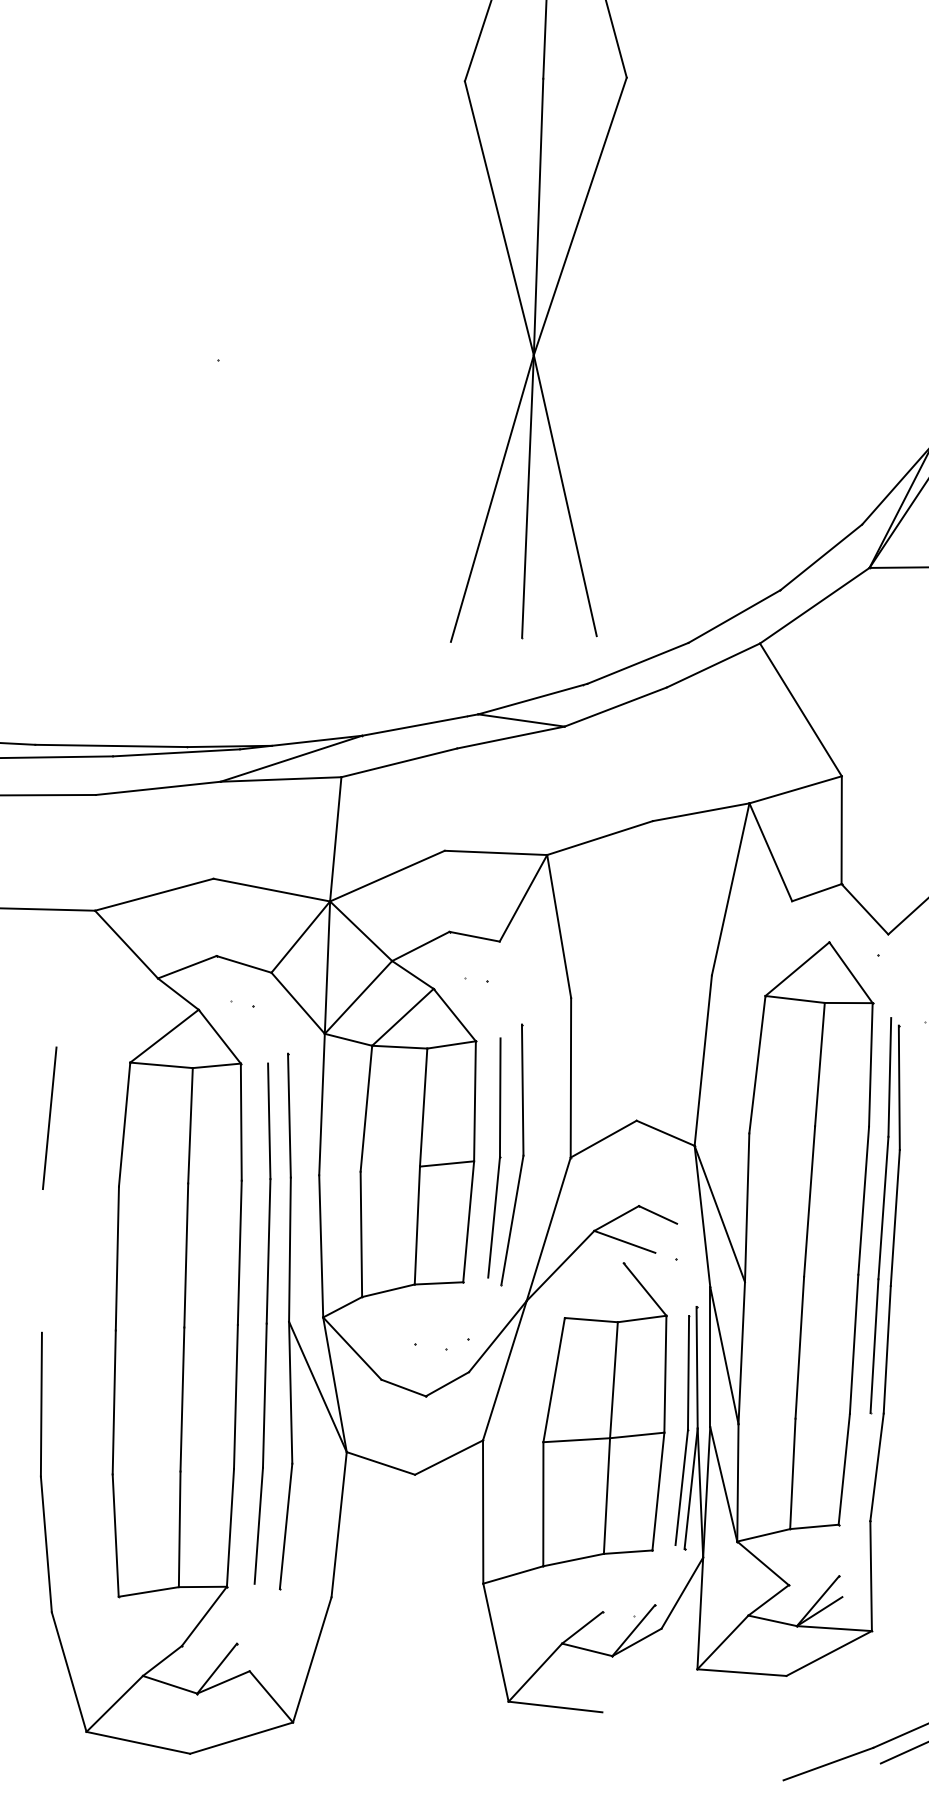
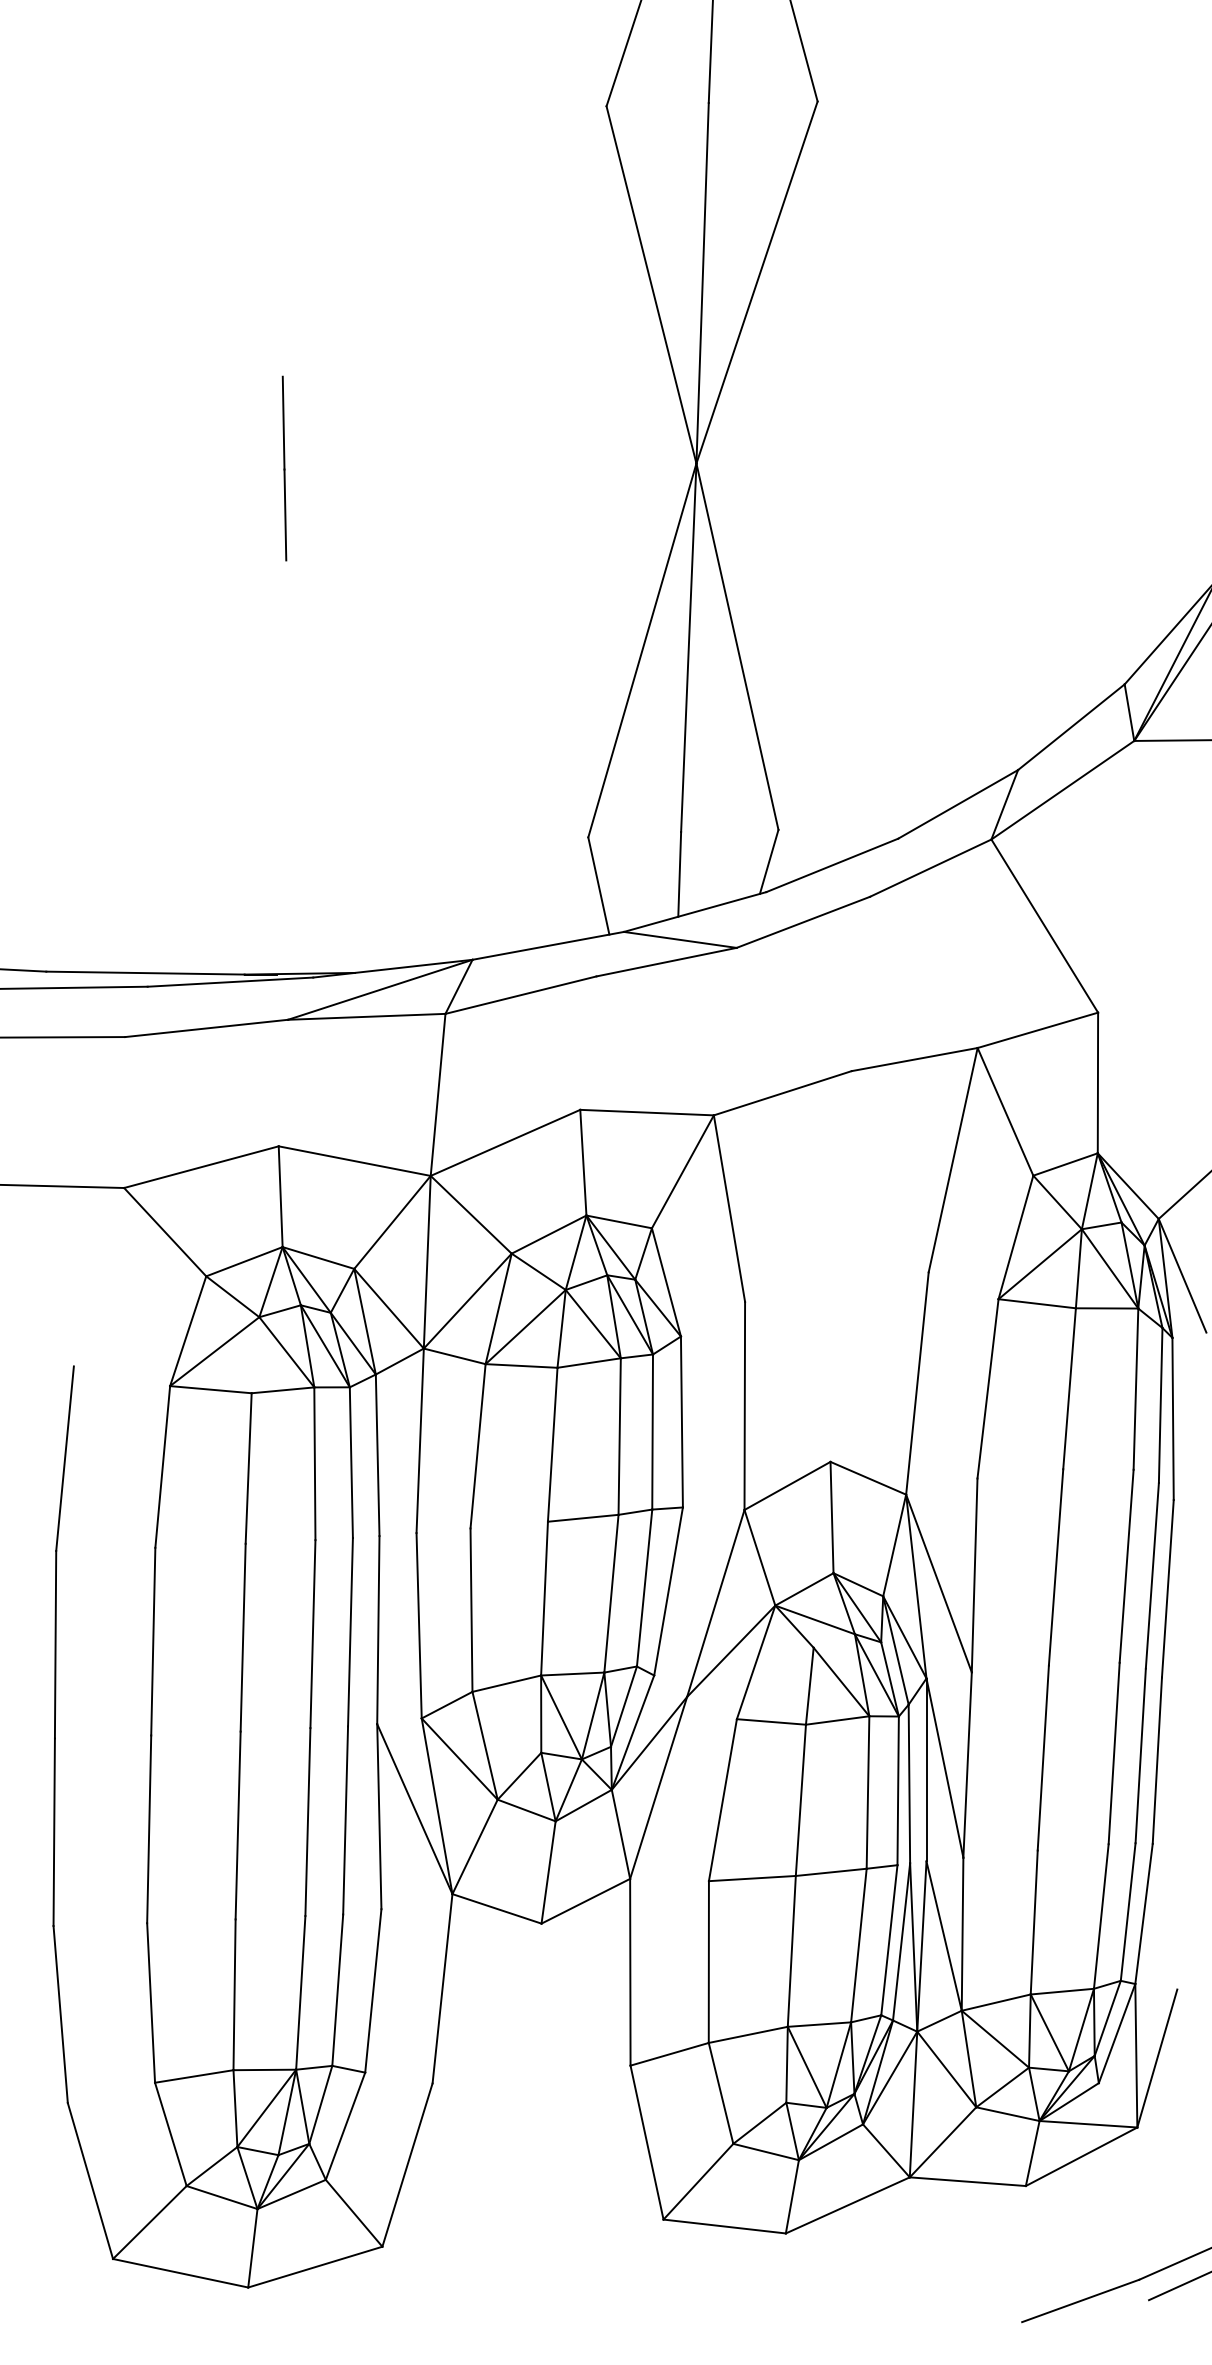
line: (41, 1260) -> (54, 1644), added
line: (725, 1586) -> (946, 2069), added
line: (649, 1690) -> (847, 2204), added

